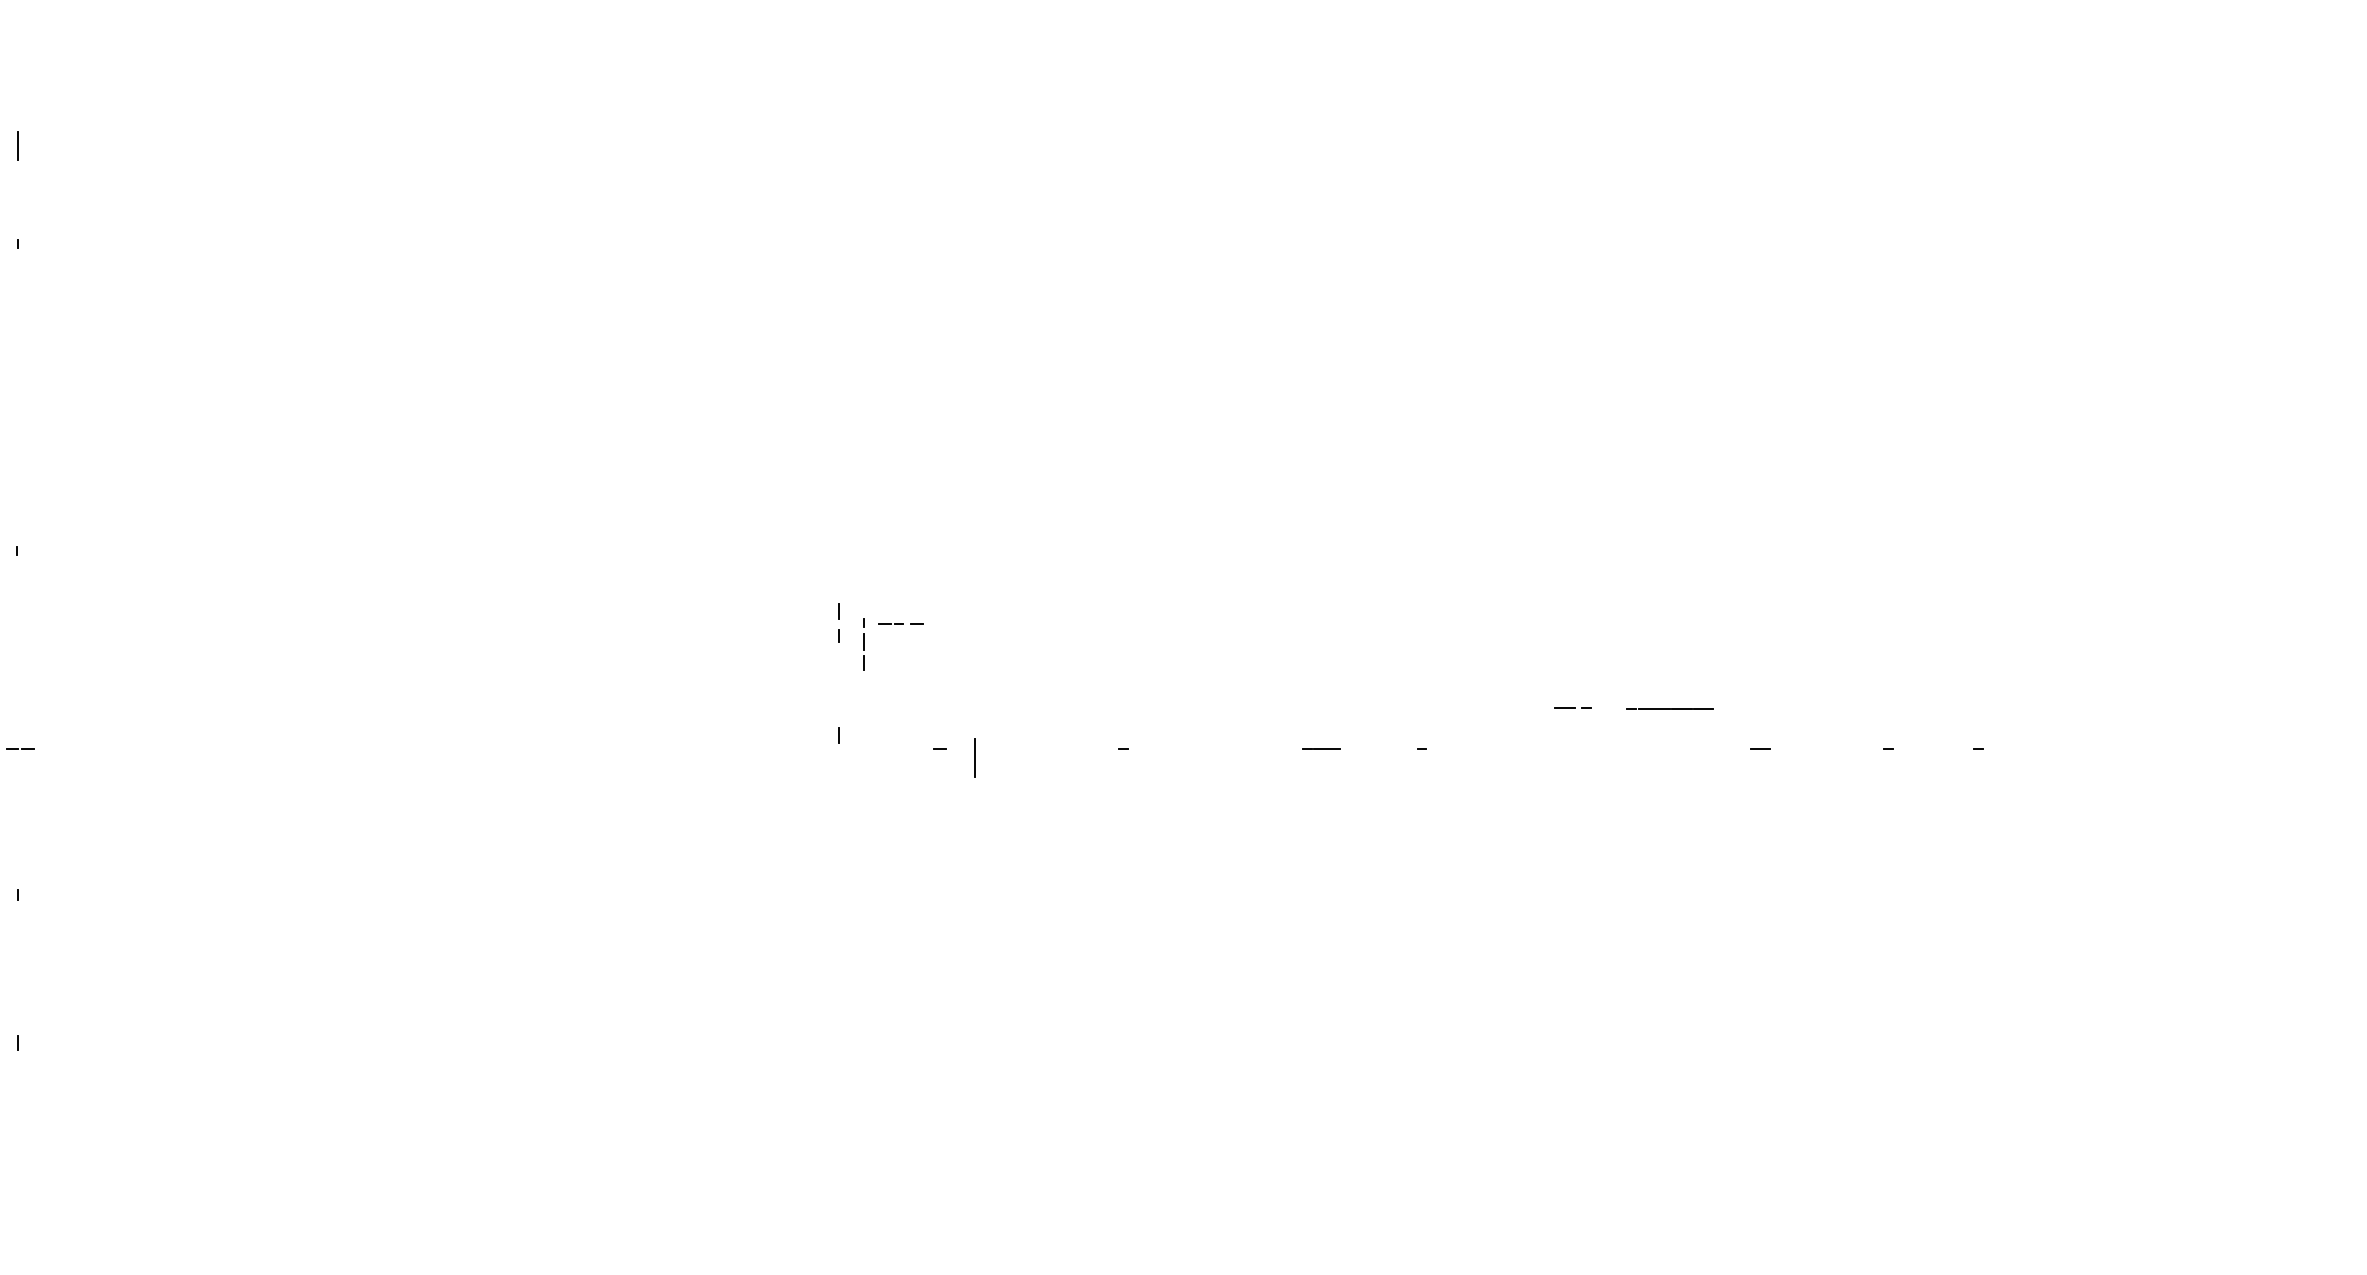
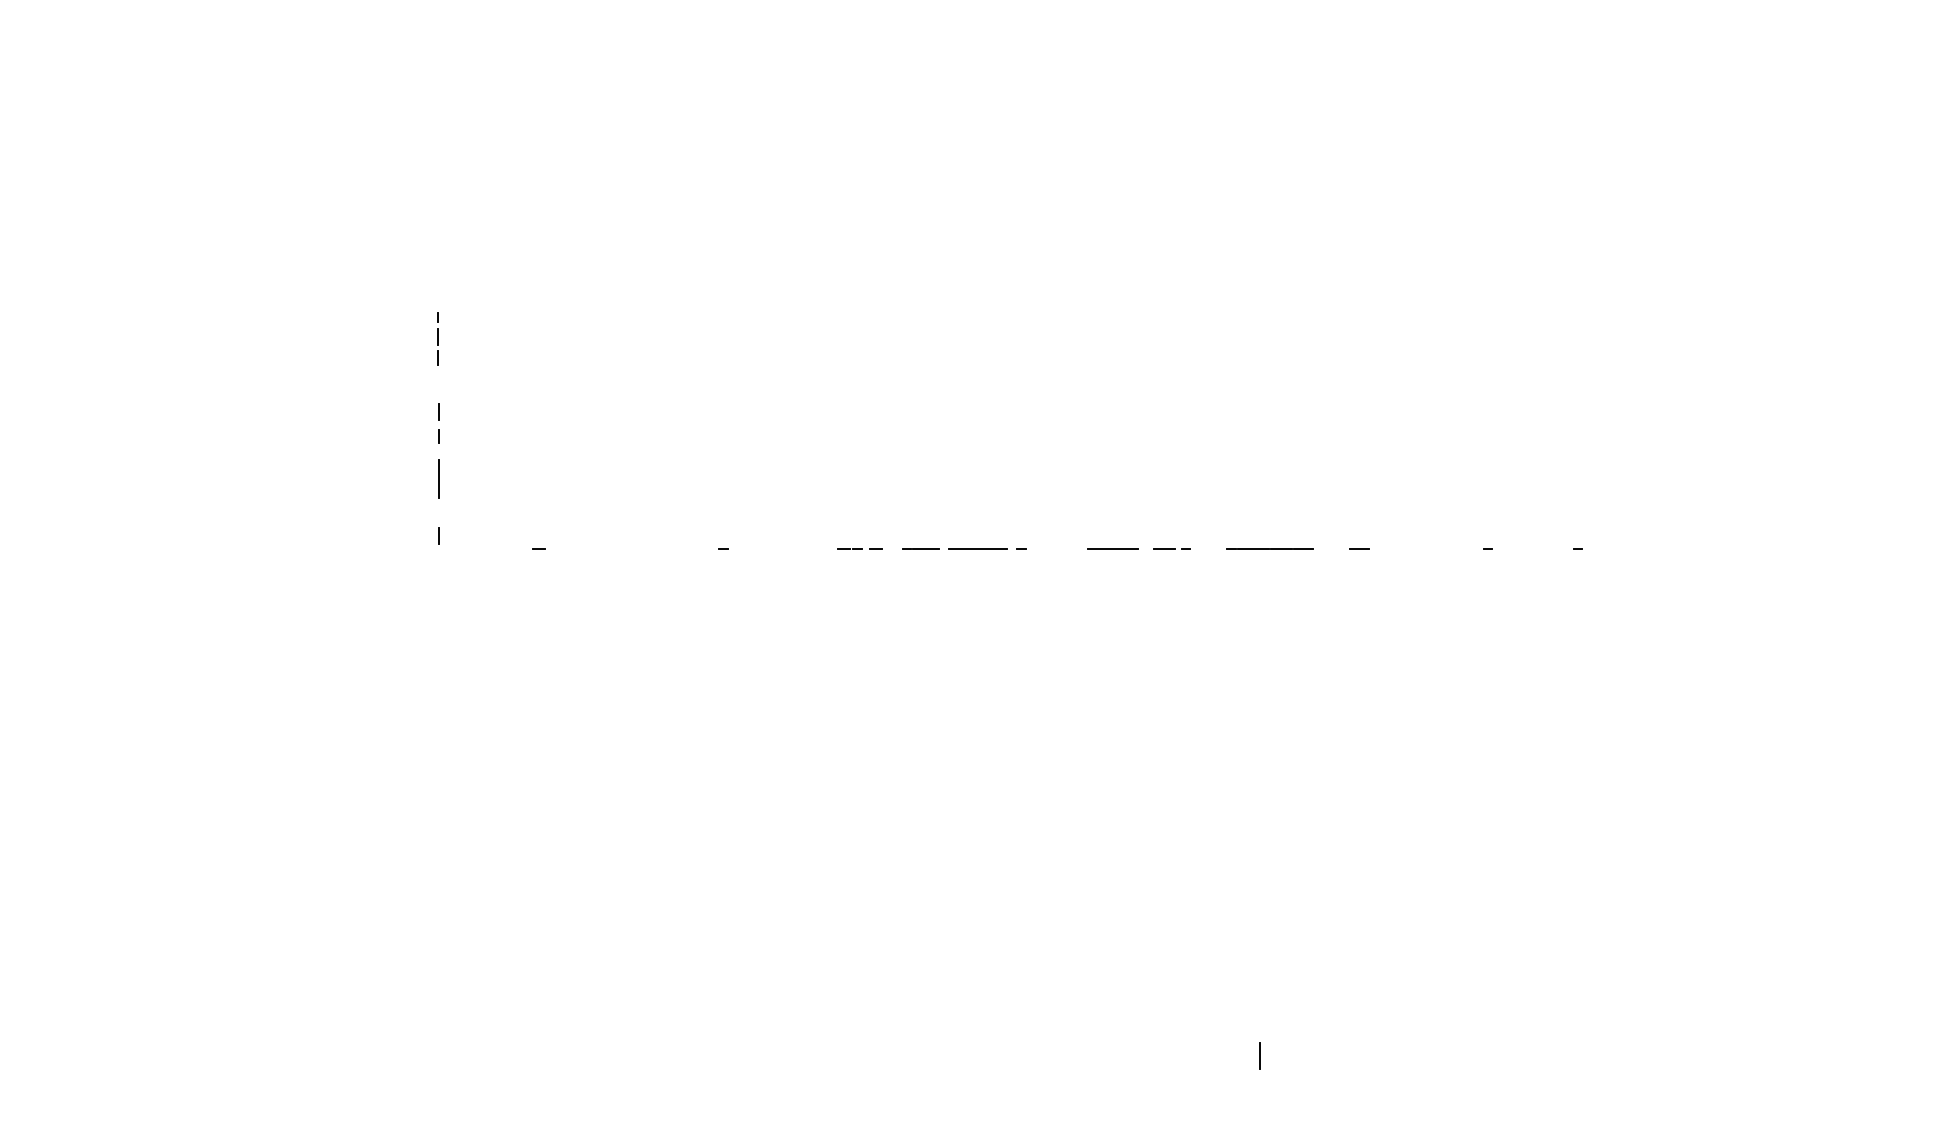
line: (900, 623) -> (858, 549), moved
line: (863, 644) -> (437, 339), moved
line: (1572, 707) -> (1171, 549), moved
line: (1669, 708) -> (1268, 549), moved
line: (1378, 748) -> (977, 549), added
line: (1513, 748) -> (1112, 549), added
line: (974, 757) -> (437, 478), moved
line: (1660, 1255) -> (1259, 1056), added

